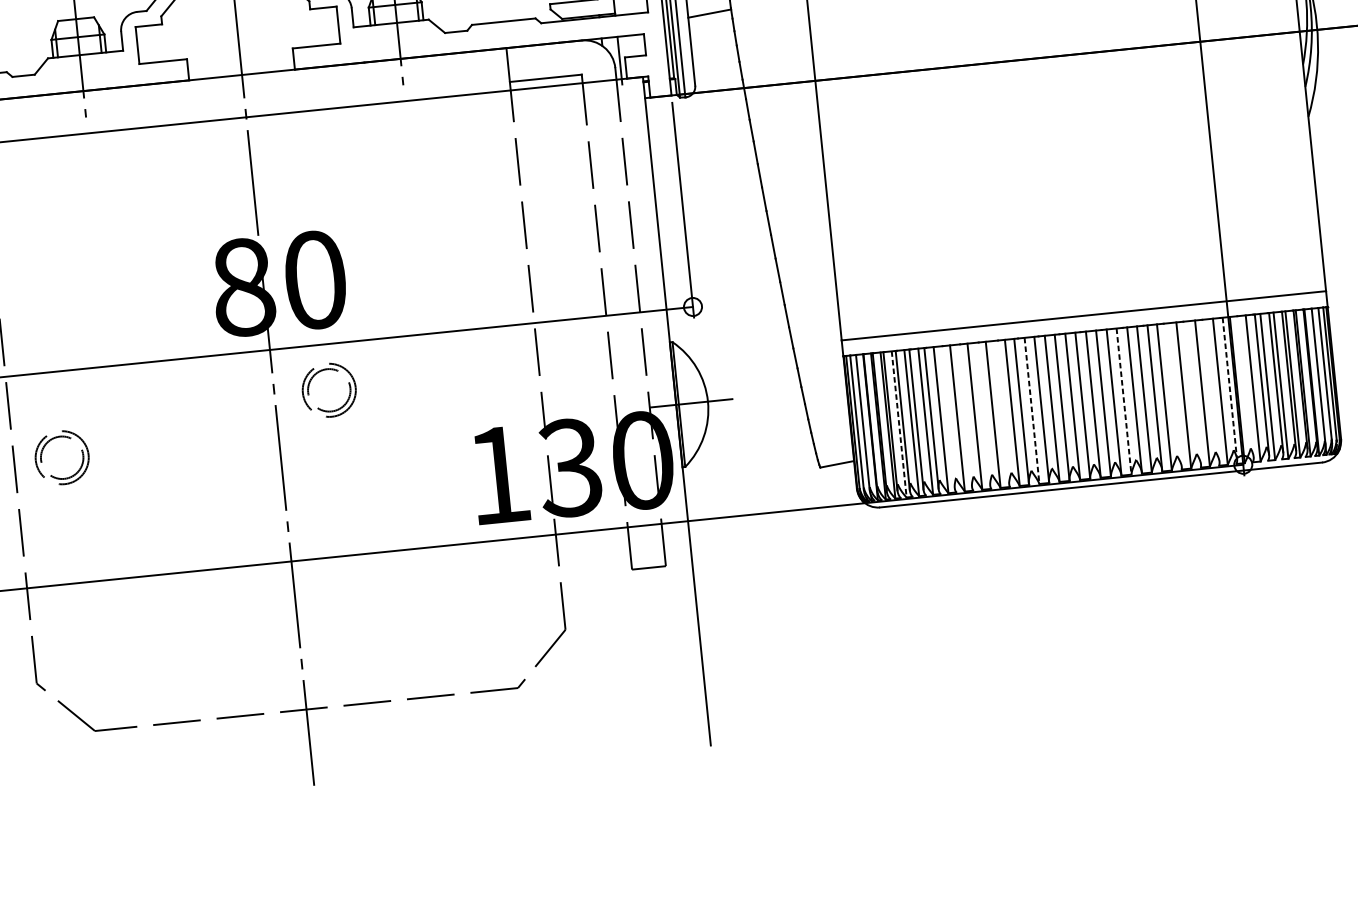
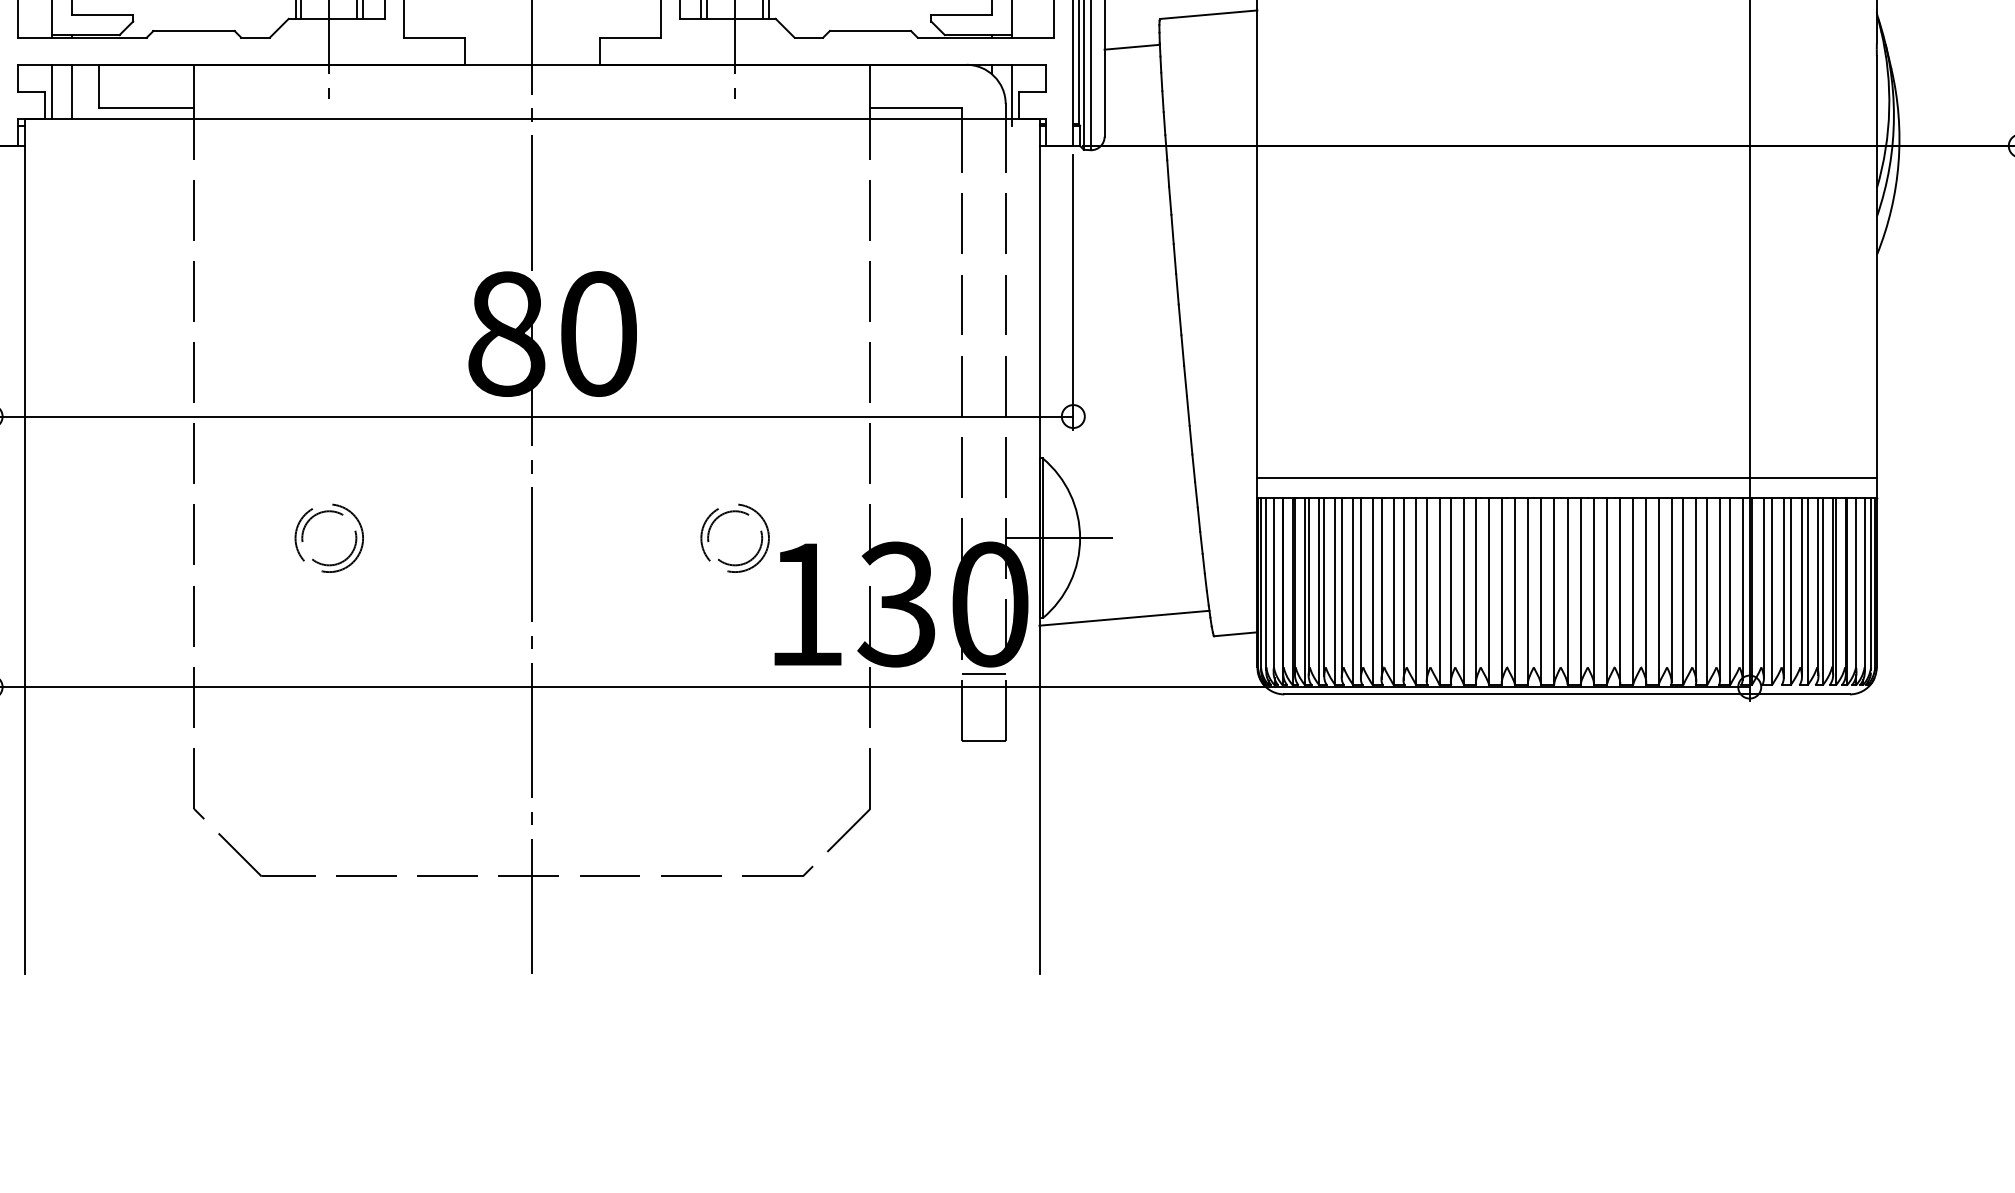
part: (316, 374) -> (721, 516), moved
line: (1246, 386) -> (1763, 588), added
line: (1229, 388) -> (1742, 588), dashed -> solid
line: (1211, 390) -> (1719, 589), added
line: (1193, 392) -> (1696, 589), added
line: (1174, 395) -> (1671, 590), added
line: (1123, 402) -> (1606, 592), dashed -> solid
line: (1032, 411) -> (1489, 592), dashed -> solid
line: (1001, 412) -> (1450, 589), added
line: (982, 414) -> (1426, 589), added
line: (964, 415) -> (1403, 588), added
line: (947, 416) -> (1381, 588), added
line: (899, 425) -> (1319, 592), dashed -> solid
part: (52, 439) -> (319, 514), moved
line: (748, 460) -> (1124, 617), added
line: (643, 515) -> (983, 673), added

